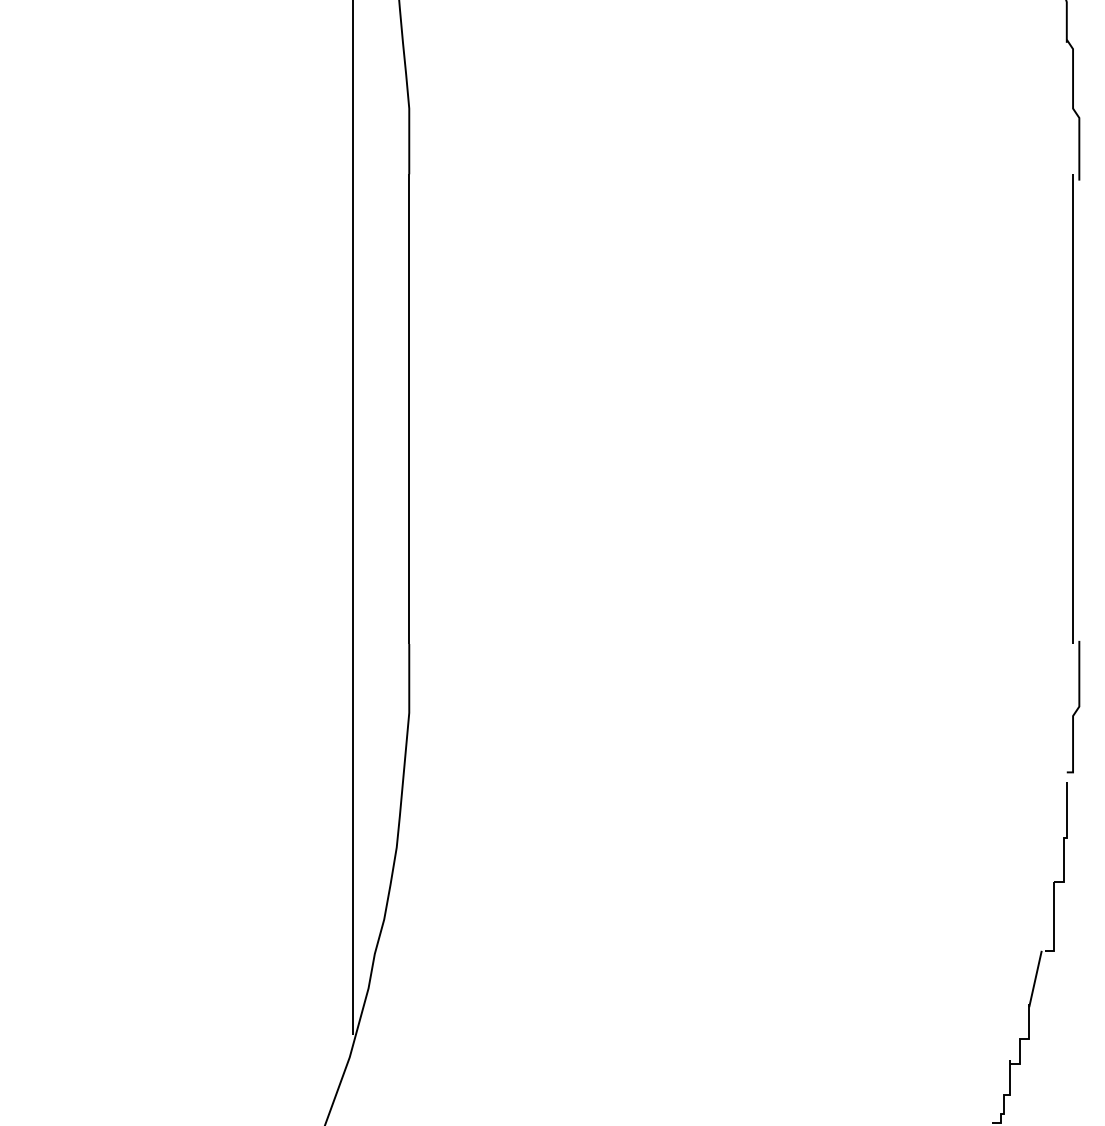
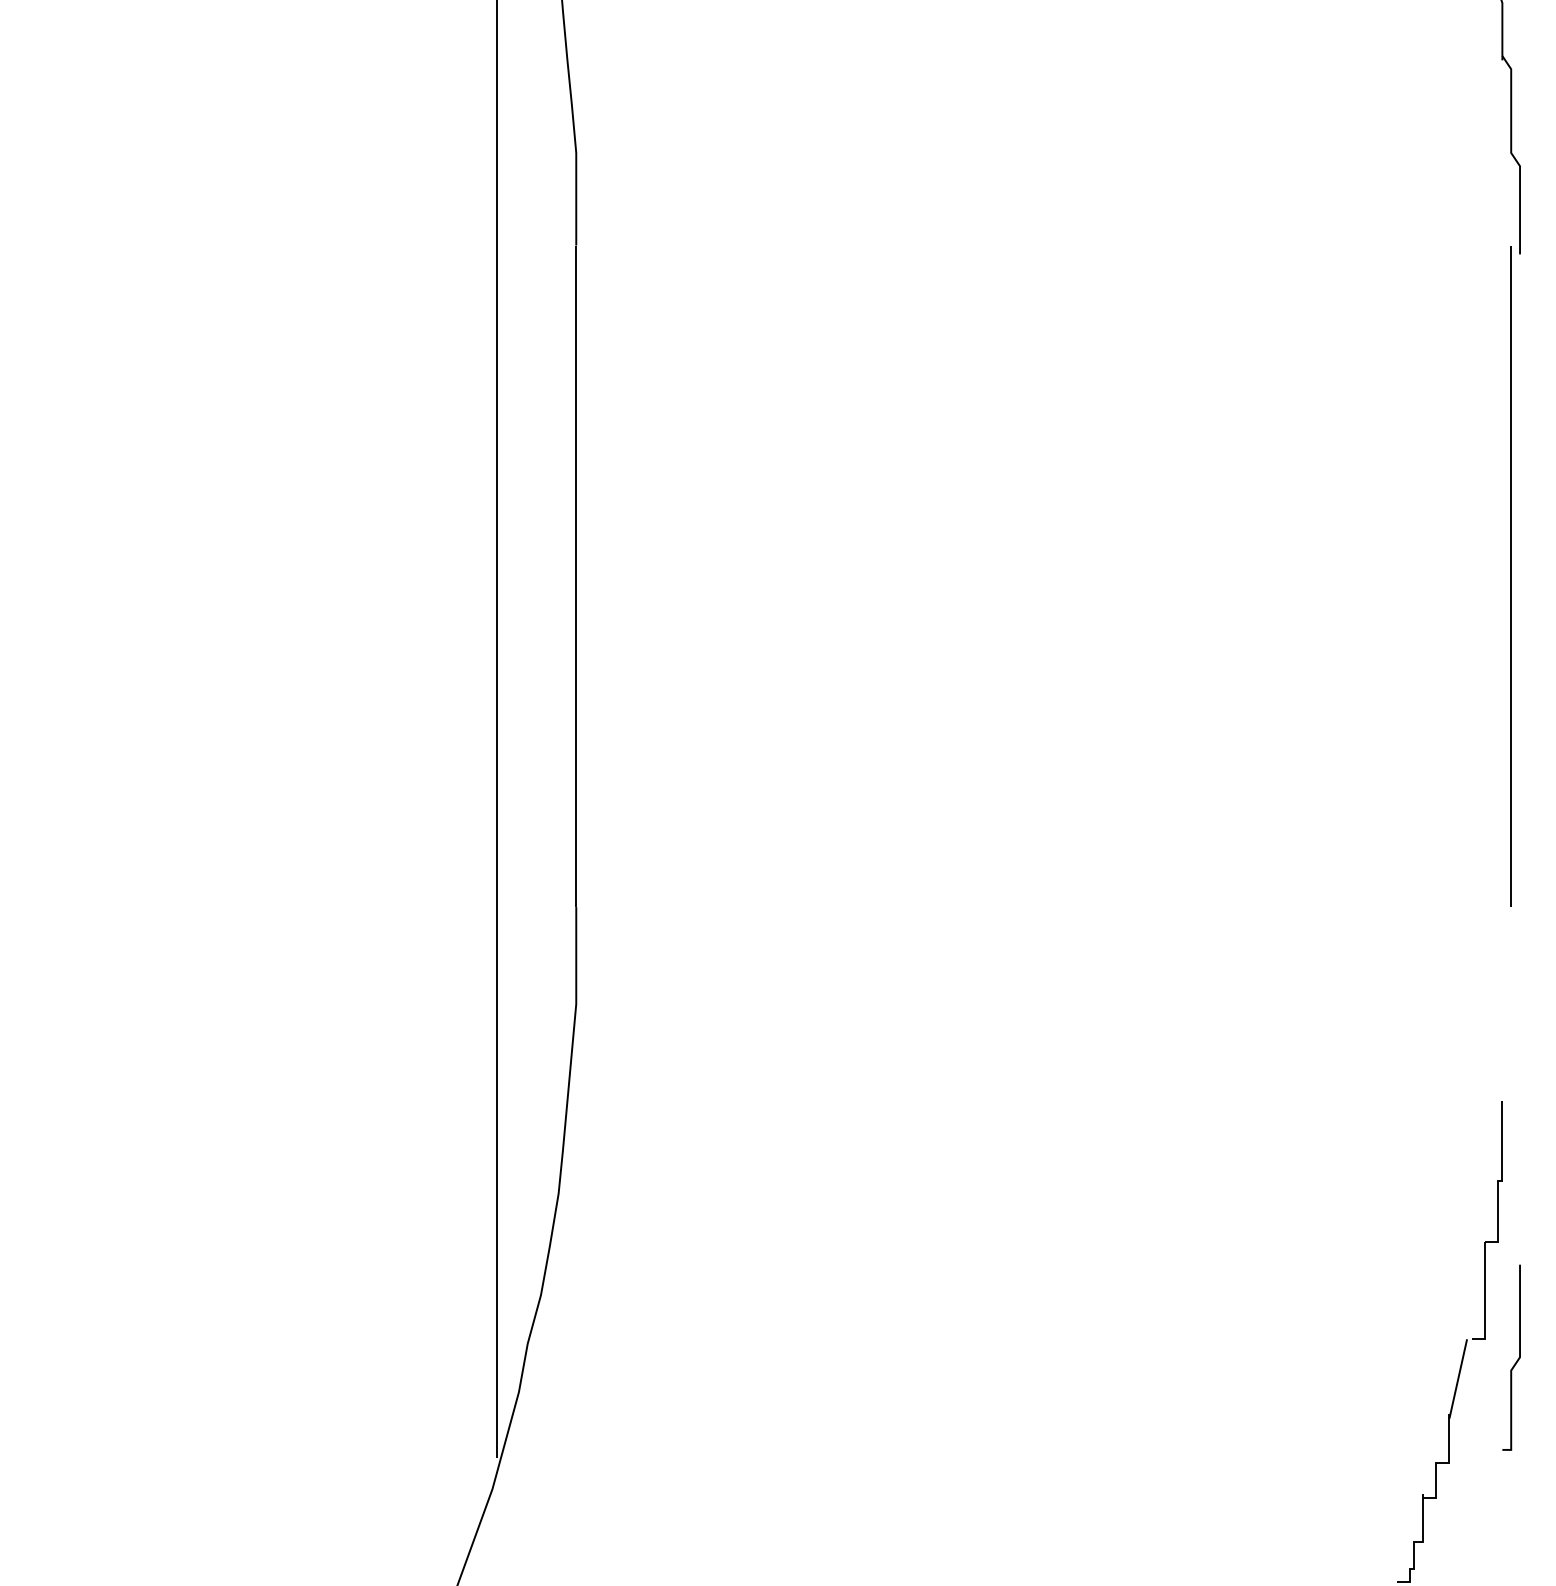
curve: (1076, 708) -> (1516, 1360), moved

